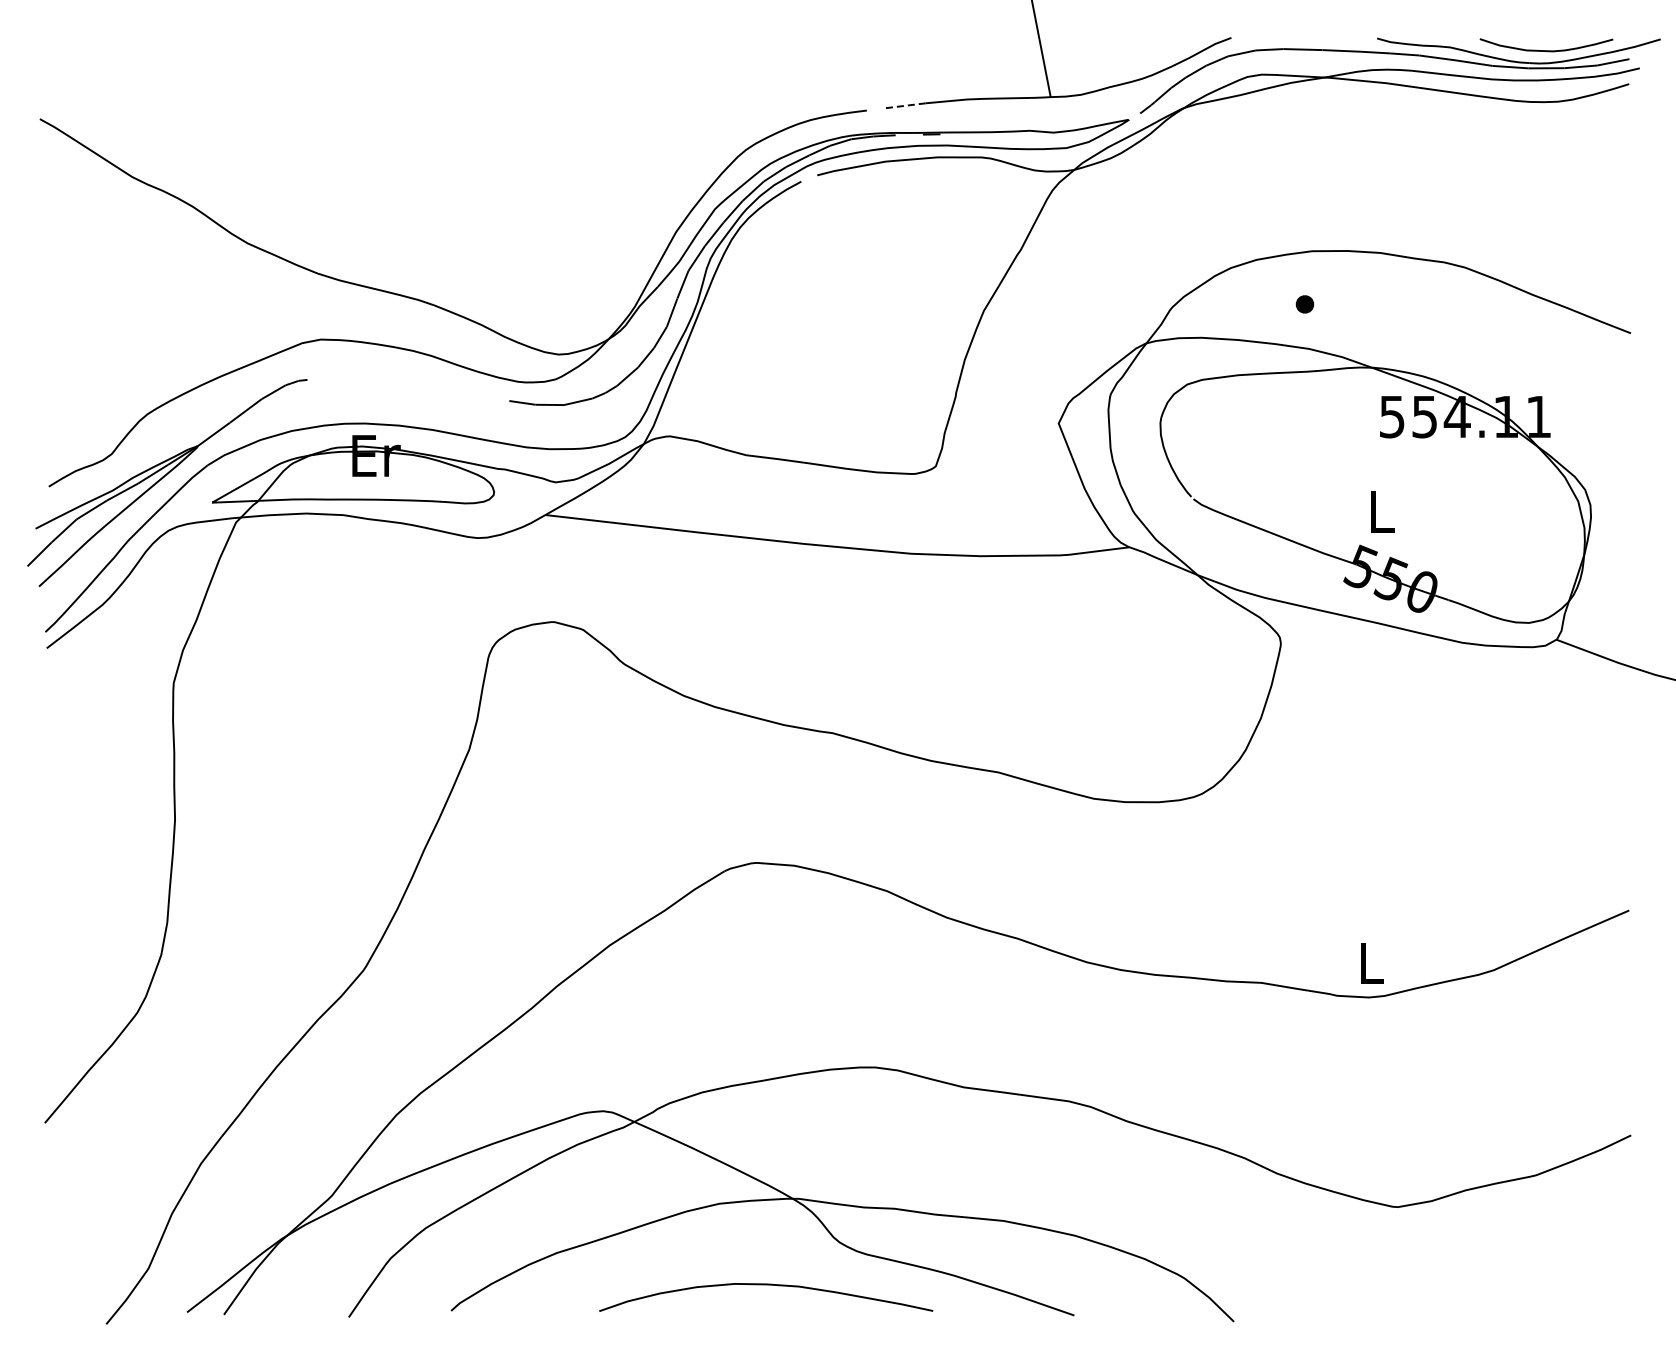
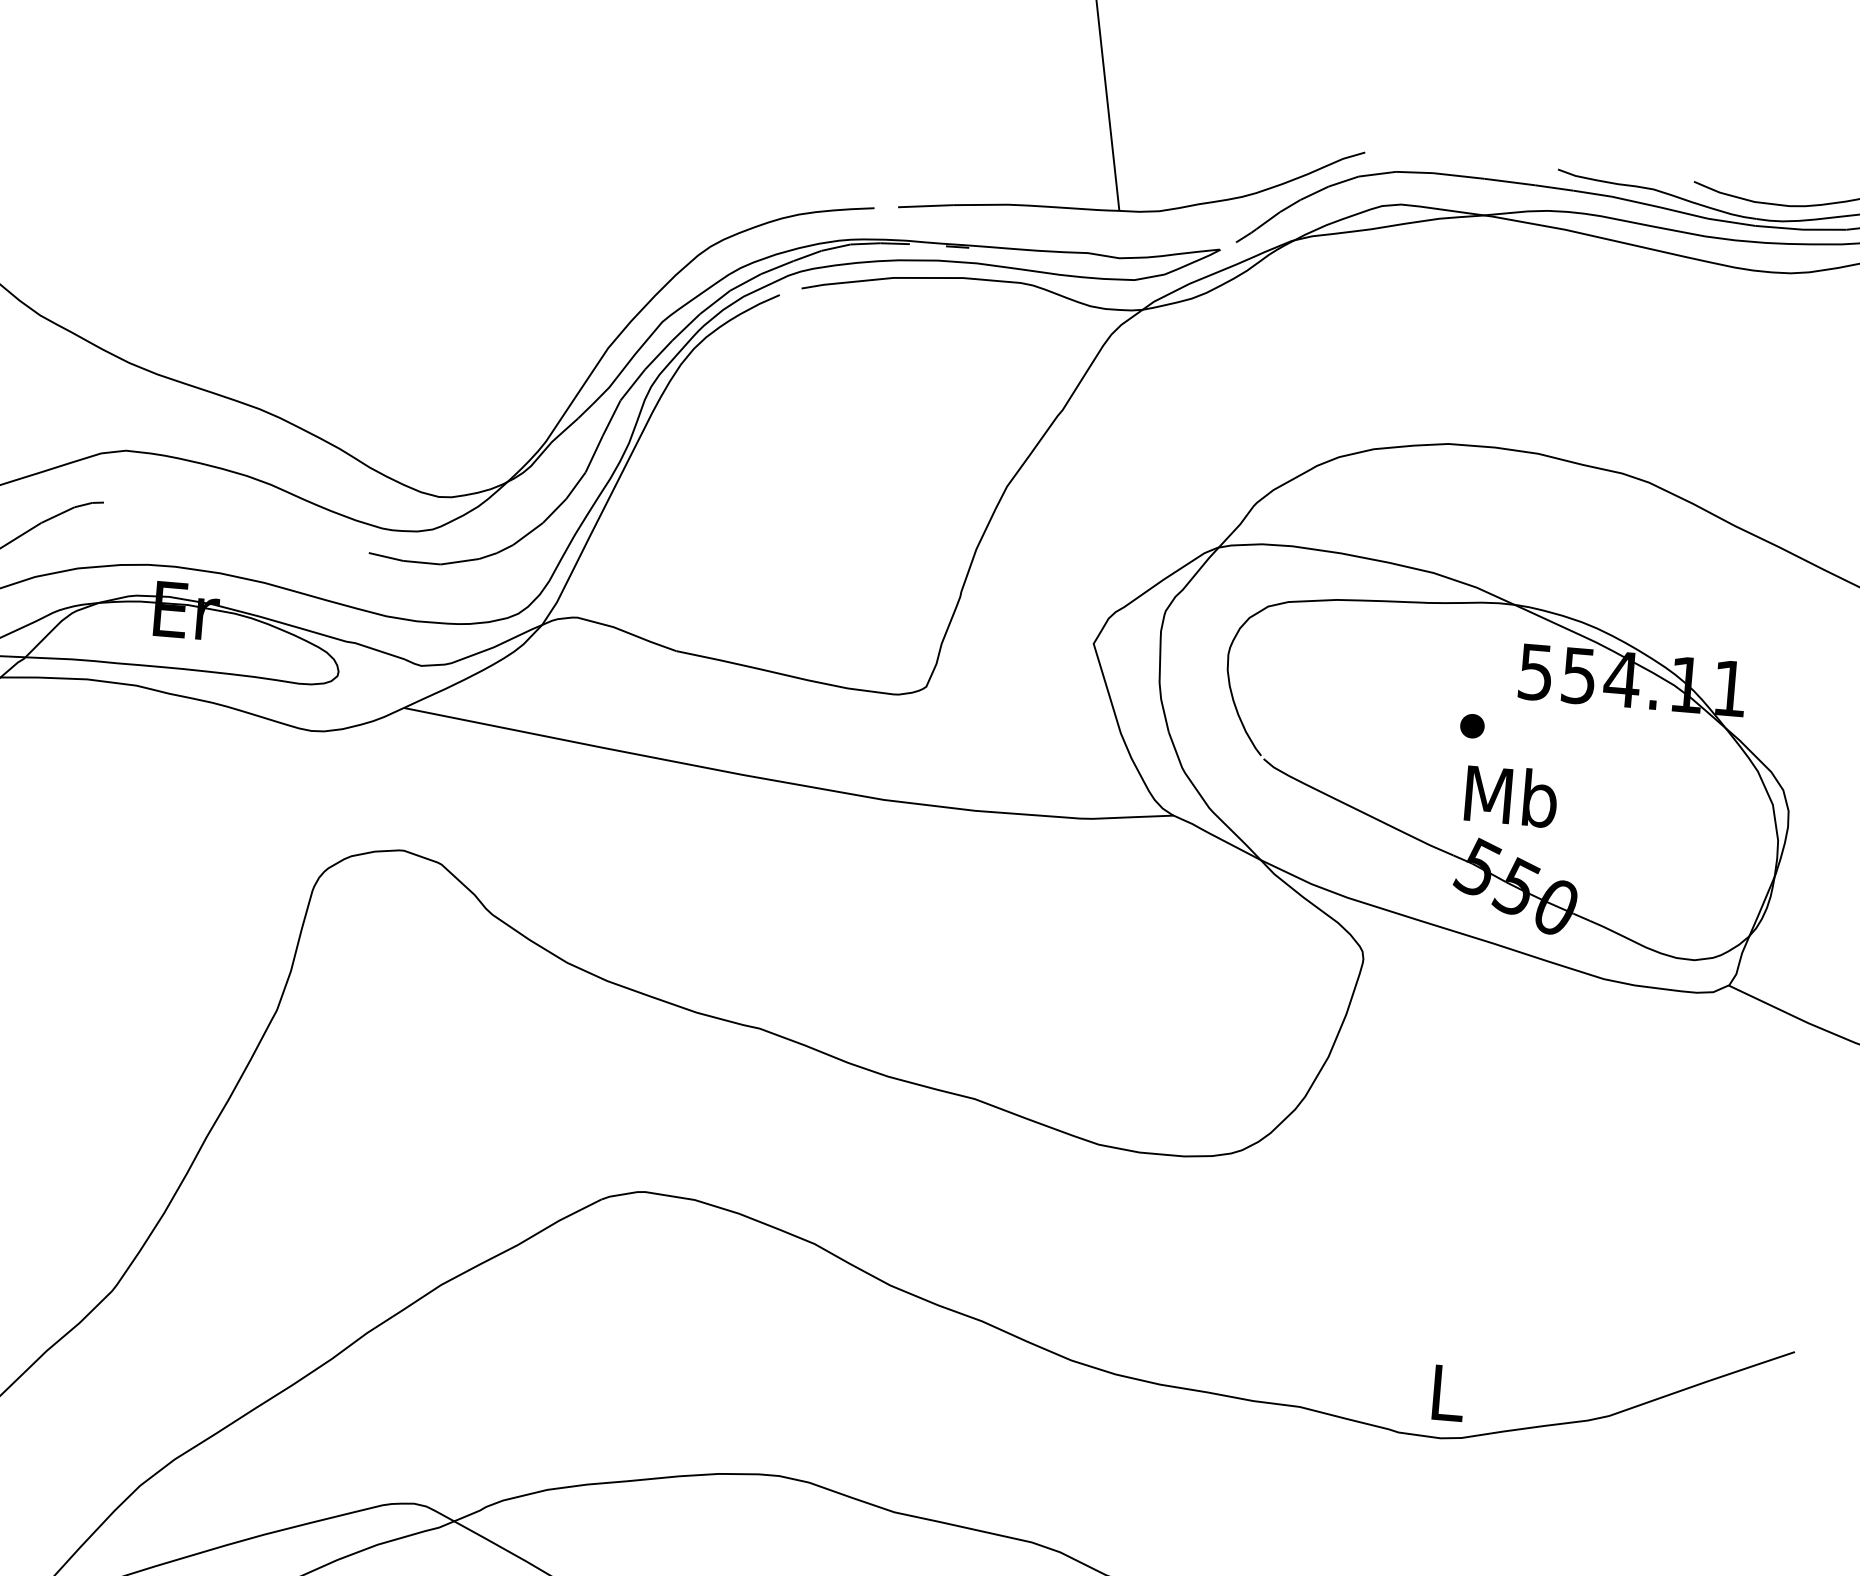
line: (905, 105) -> (926, 205), dashed -> solid
part: (1304, 304) -> (1471, 726), moved
text: (1381, 511) -> (1511, 796), L -> Mb

